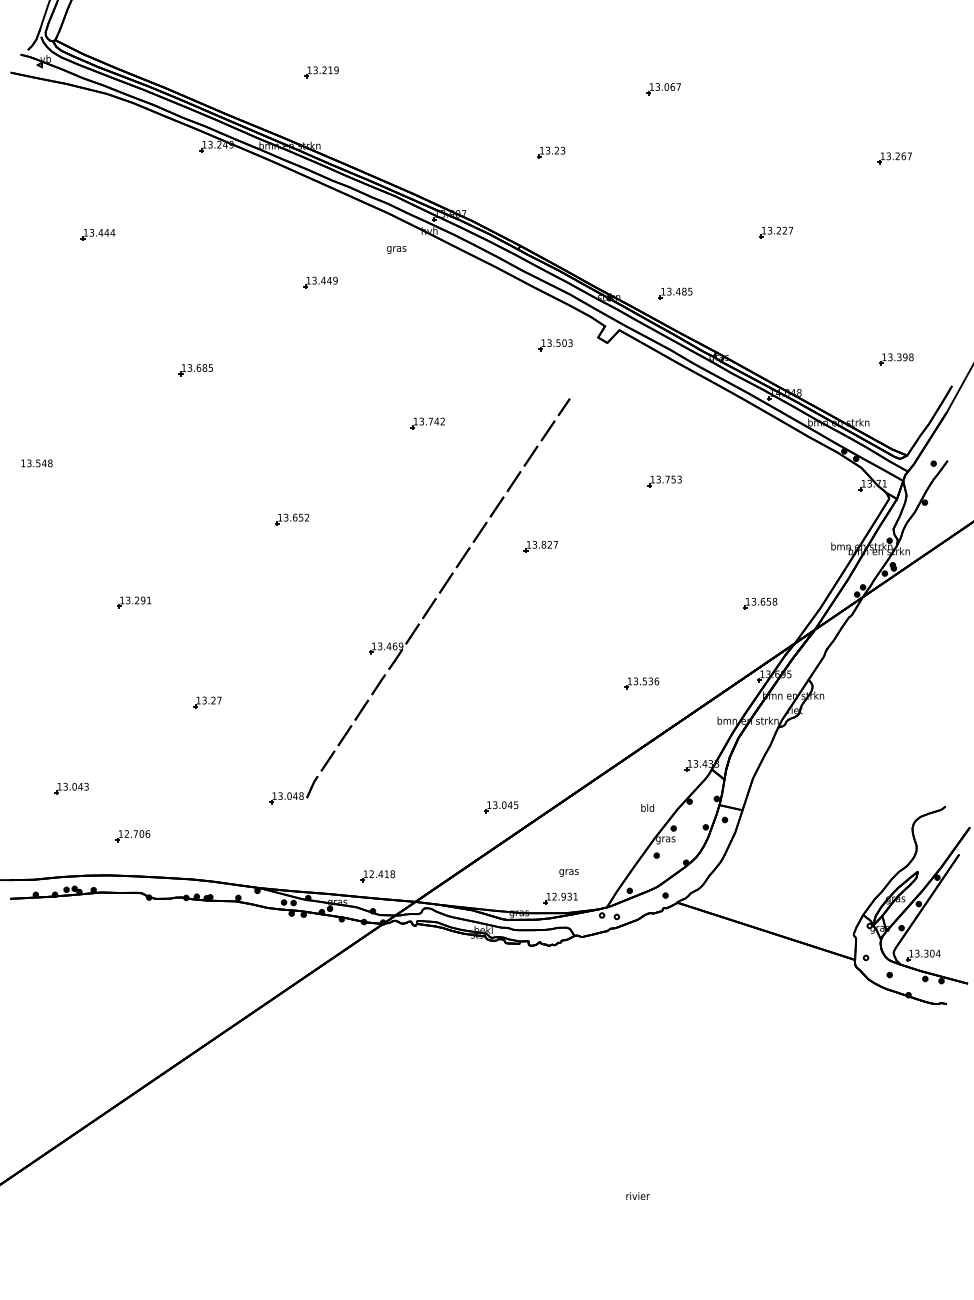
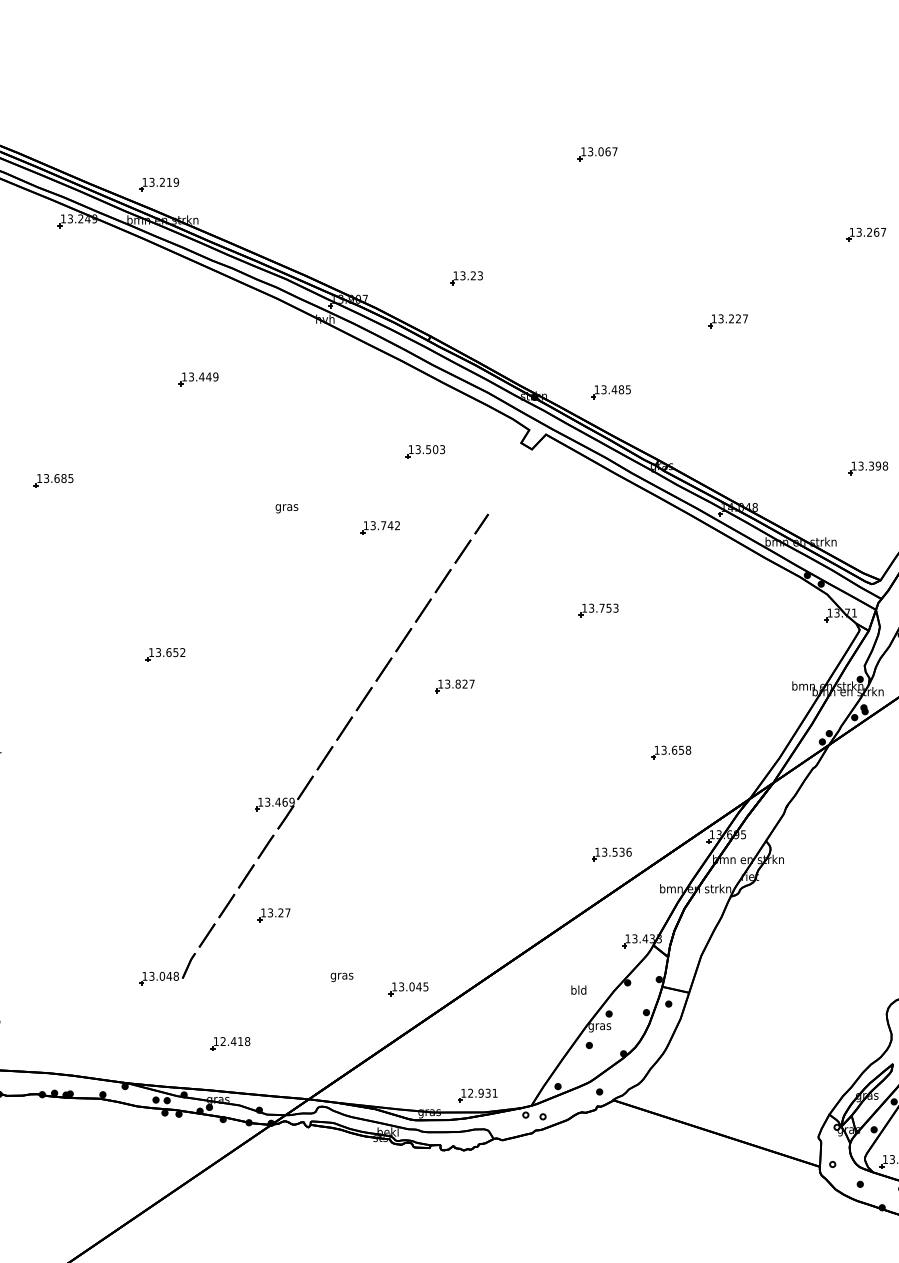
part: (321, 72) -> (158, 184), moved
part: (551, 152) -> (467, 277), moved
text: (396, 249) -> (286, 508), moved
part: (555, 345) -> (425, 452), moved
part: (427, 423) -> (379, 527), moved
part: (760, 603) -> (671, 752), moved
part: (641, 683) -> (611, 854), moved
part: (207, 702) -> (273, 915), moved
text: (568, 872) -> (341, 976), moved
part: (377, 876) -> (229, 1044), moved

